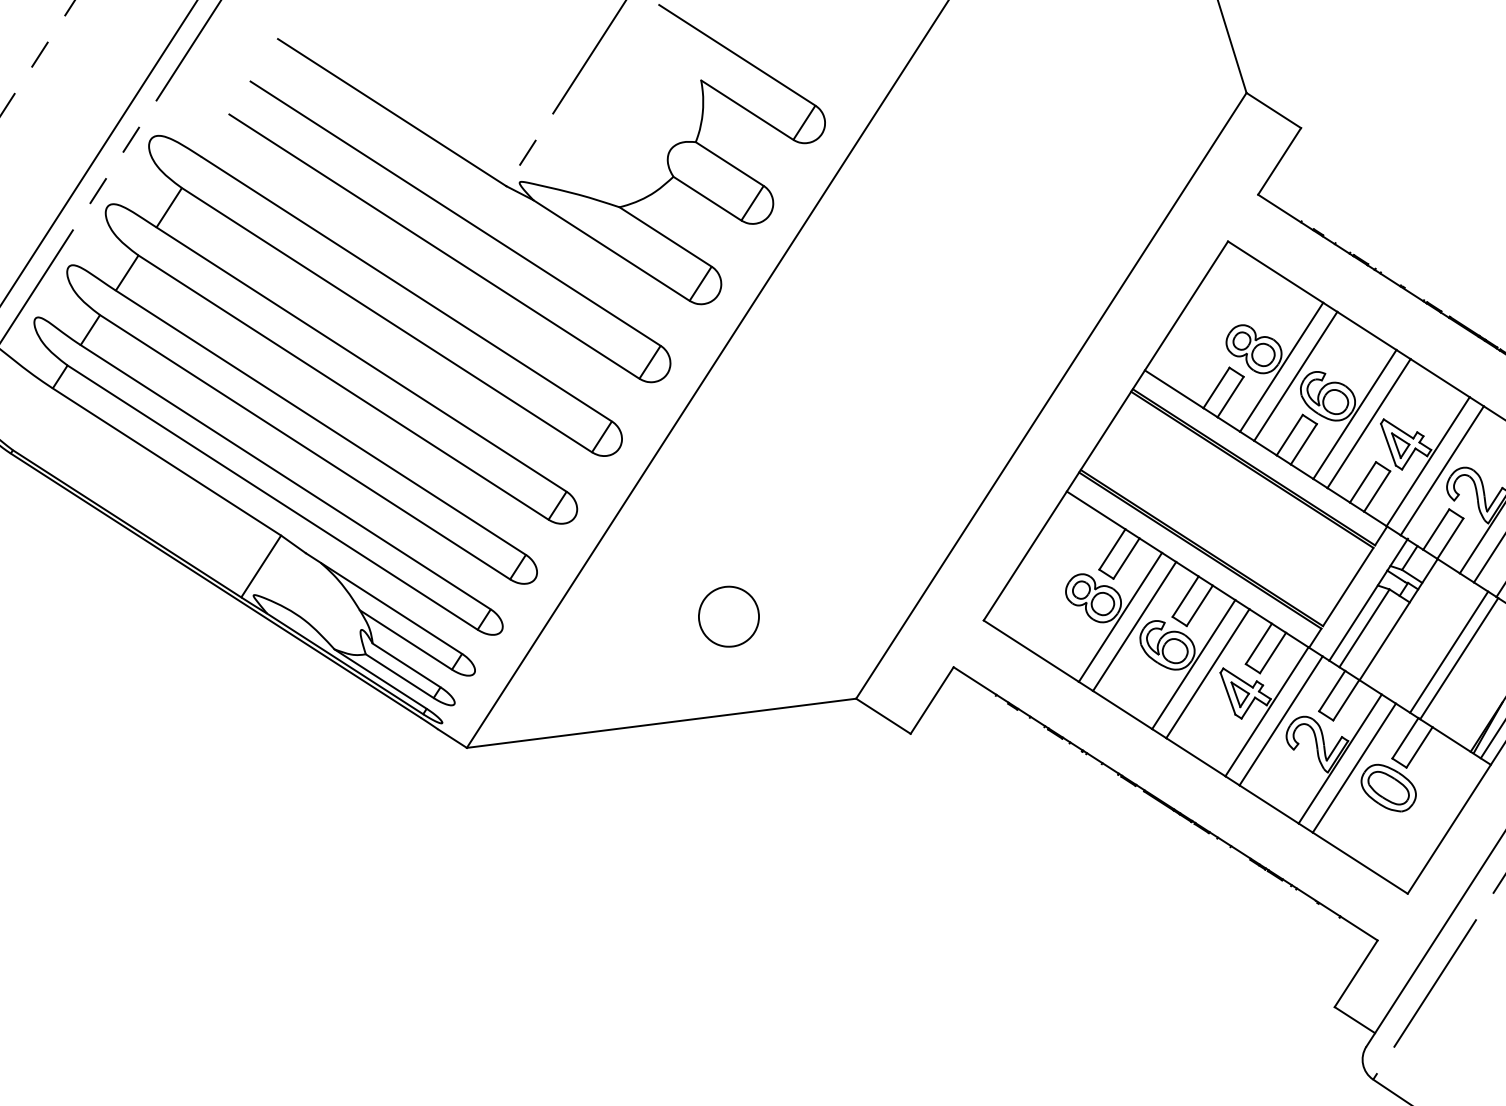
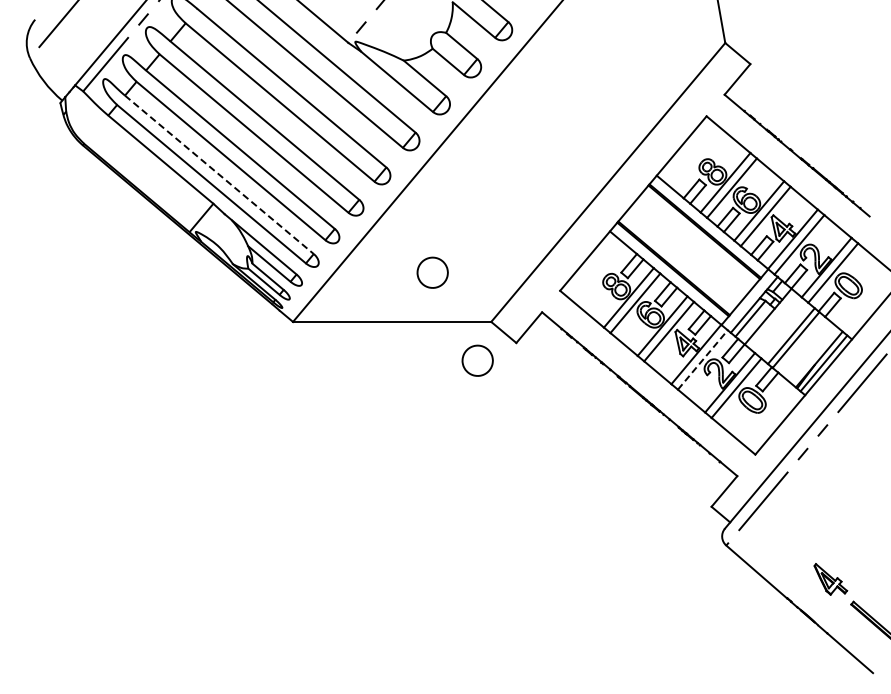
line: (286, 478) -> (219, 175), solid -> dashed
line: (1280, 720) -> (702, 359), solid -> dashed
part: (838, 777) -> (477, 360), added

